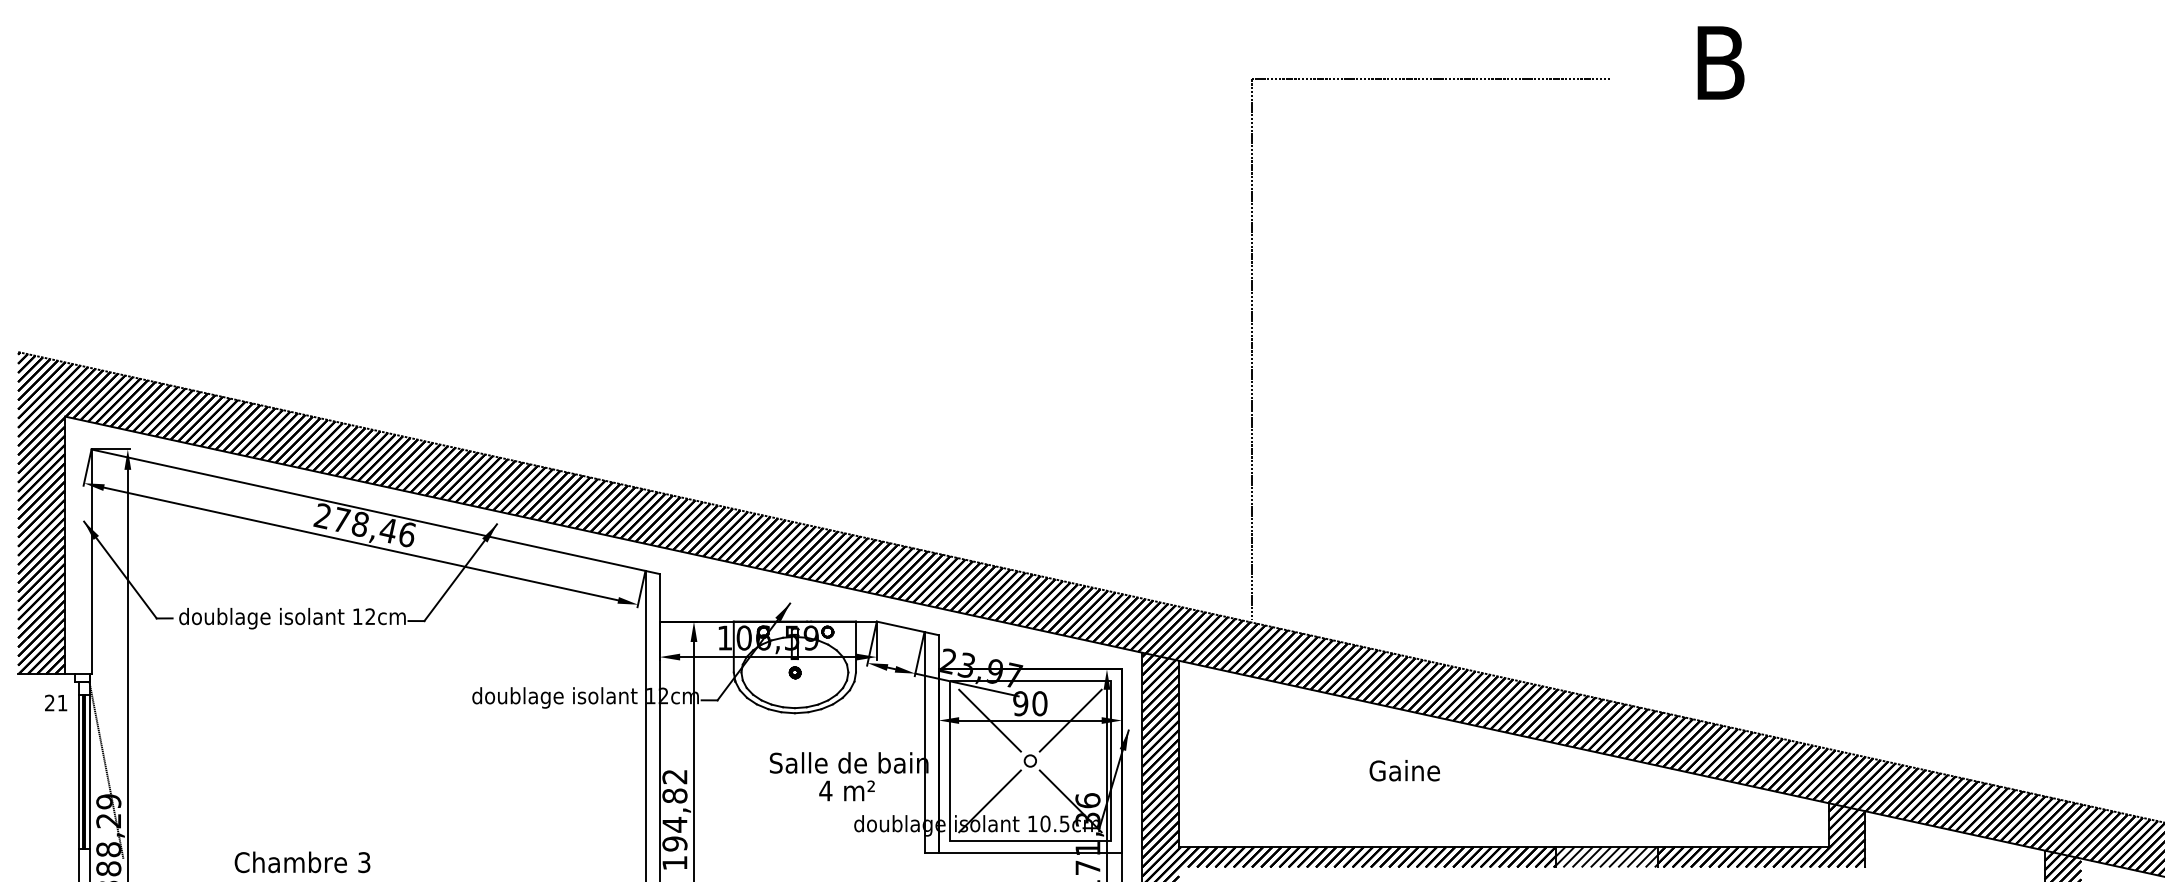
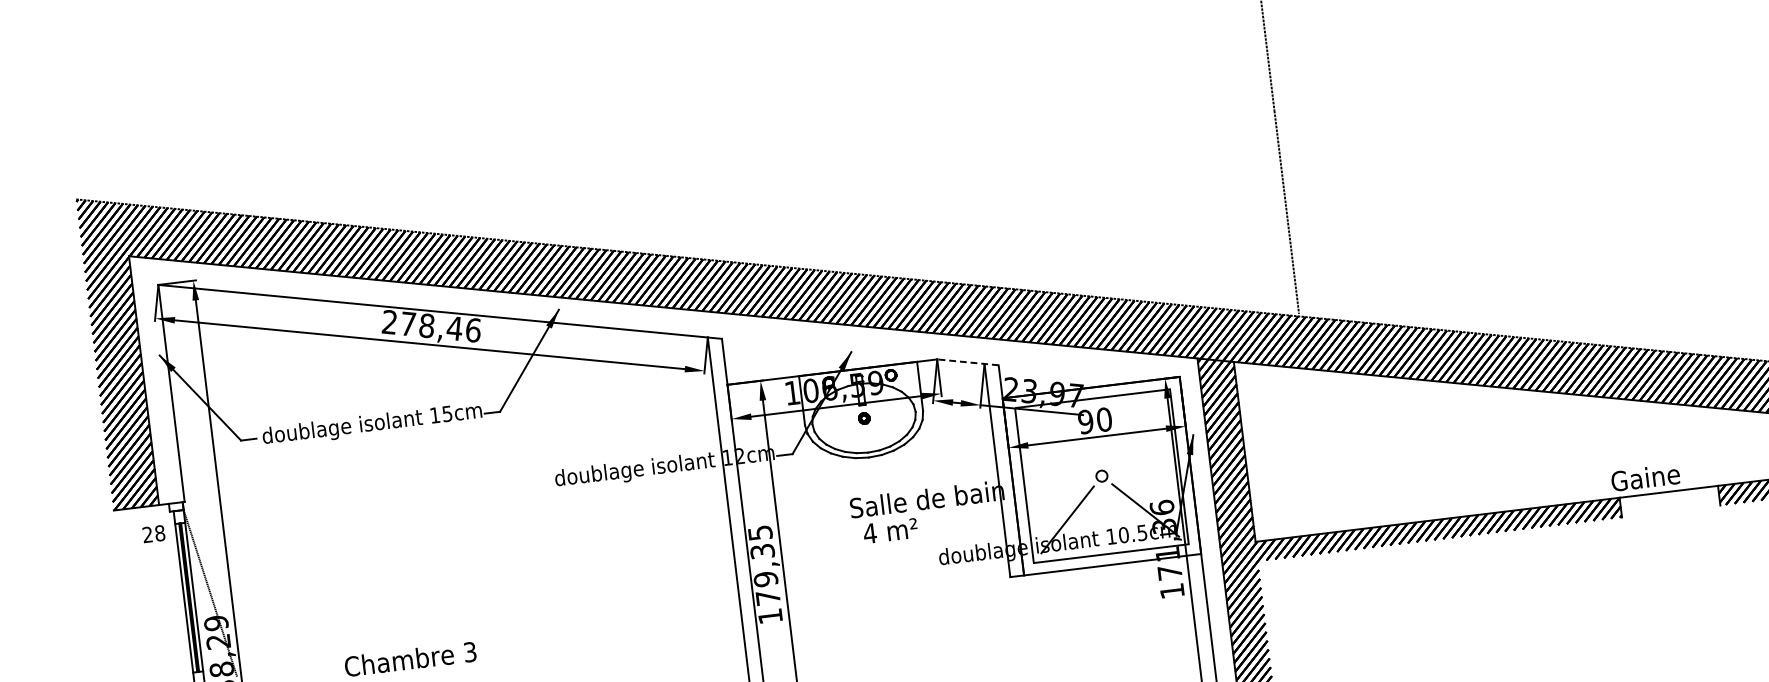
text: (370, 616) -> (447, 413), 12cm -> 15cm
line: (907, 628) -> (967, 362), solid -> dashed
text: (62, 702) -> (159, 532), 21 -> 28
line: (989, 720) -> (1057, 441), removed
line: (1070, 720) -> (1135, 432), removed
text: (1404, 770) -> (1645, 477), moved
text: (846, 790) -> (890, 530), moved
text: (674, 810) -> (763, 565), 194,82 -> 179,35
hatch: (1606, 856) -> (1669, 501), removed

